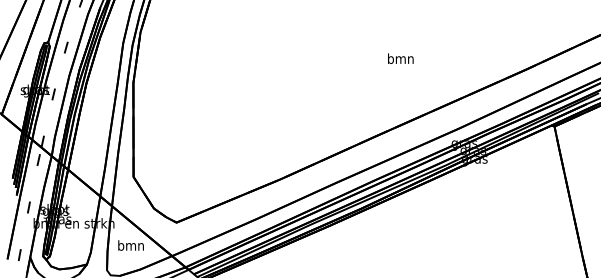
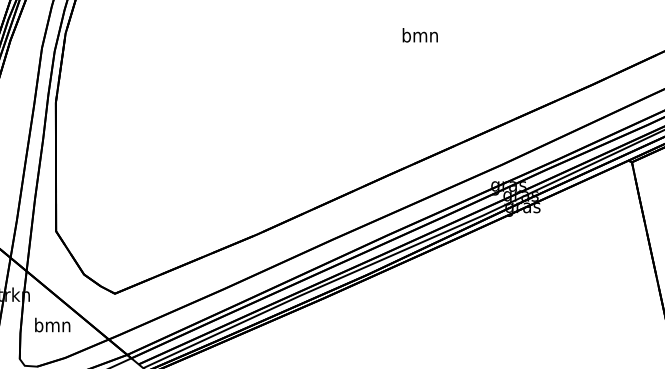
text: (400, 58) -> (419, 35), moved

